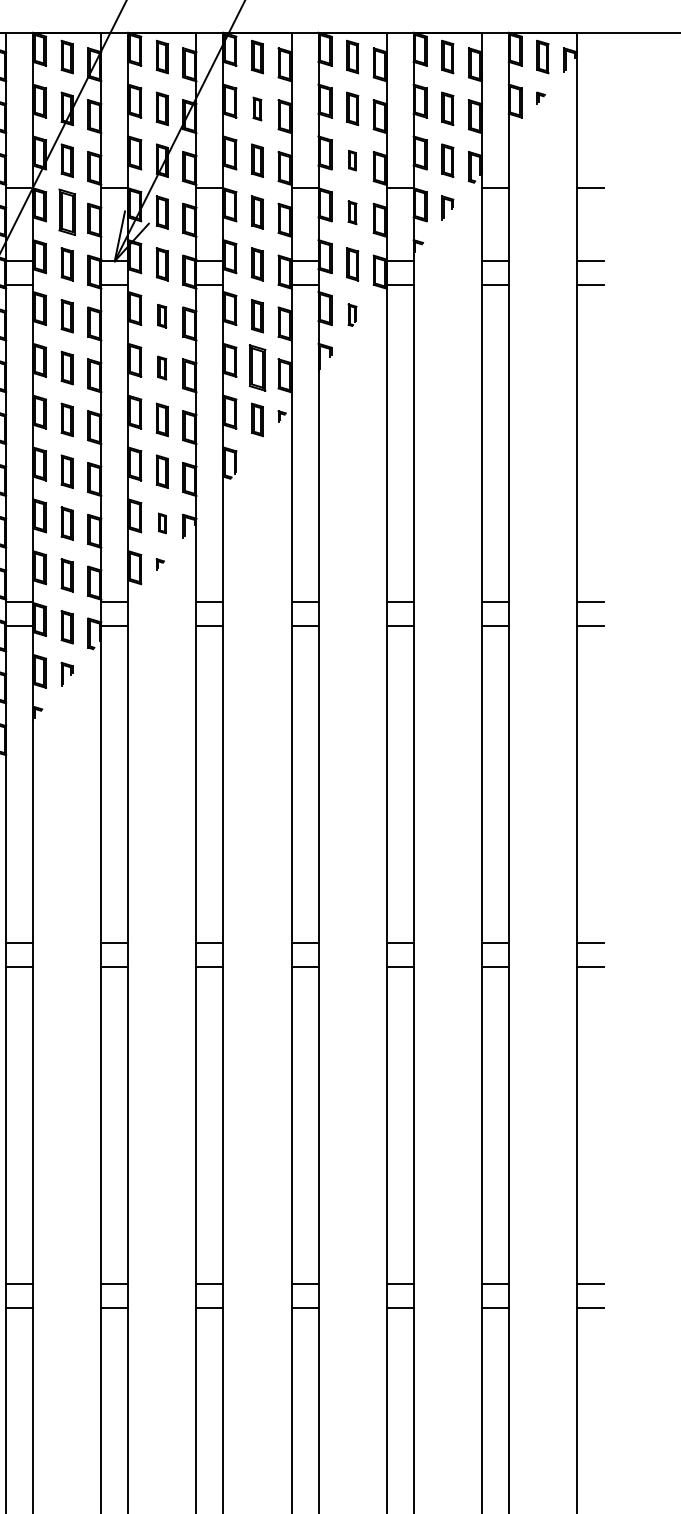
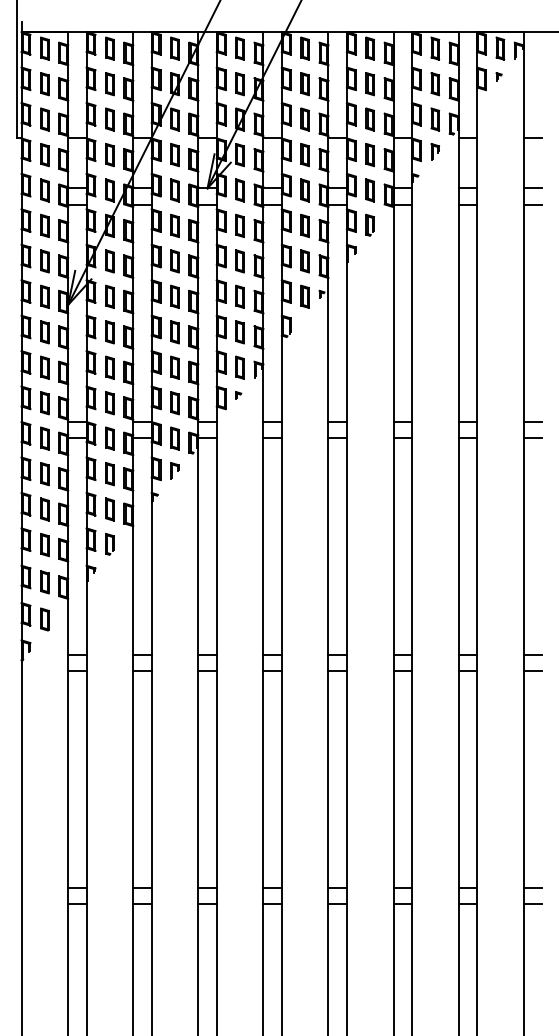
part: (256, 109) -> (304, 84), size x1.43
part: (351, 160) -> (369, 119), size x1.67
part: (66, 213) -> (174, 155), size x0.71
part: (351, 213) -> (369, 155), size x1.43
part: (351, 314) -> (369, 224), size x1.43
part: (161, 315) -> (239, 225), size x1.43
part: (161, 368) -> (239, 261), size x1.43
part: (256, 368) -> (304, 261), size x0.71
part: (161, 523) -> (239, 367), size x1.67

